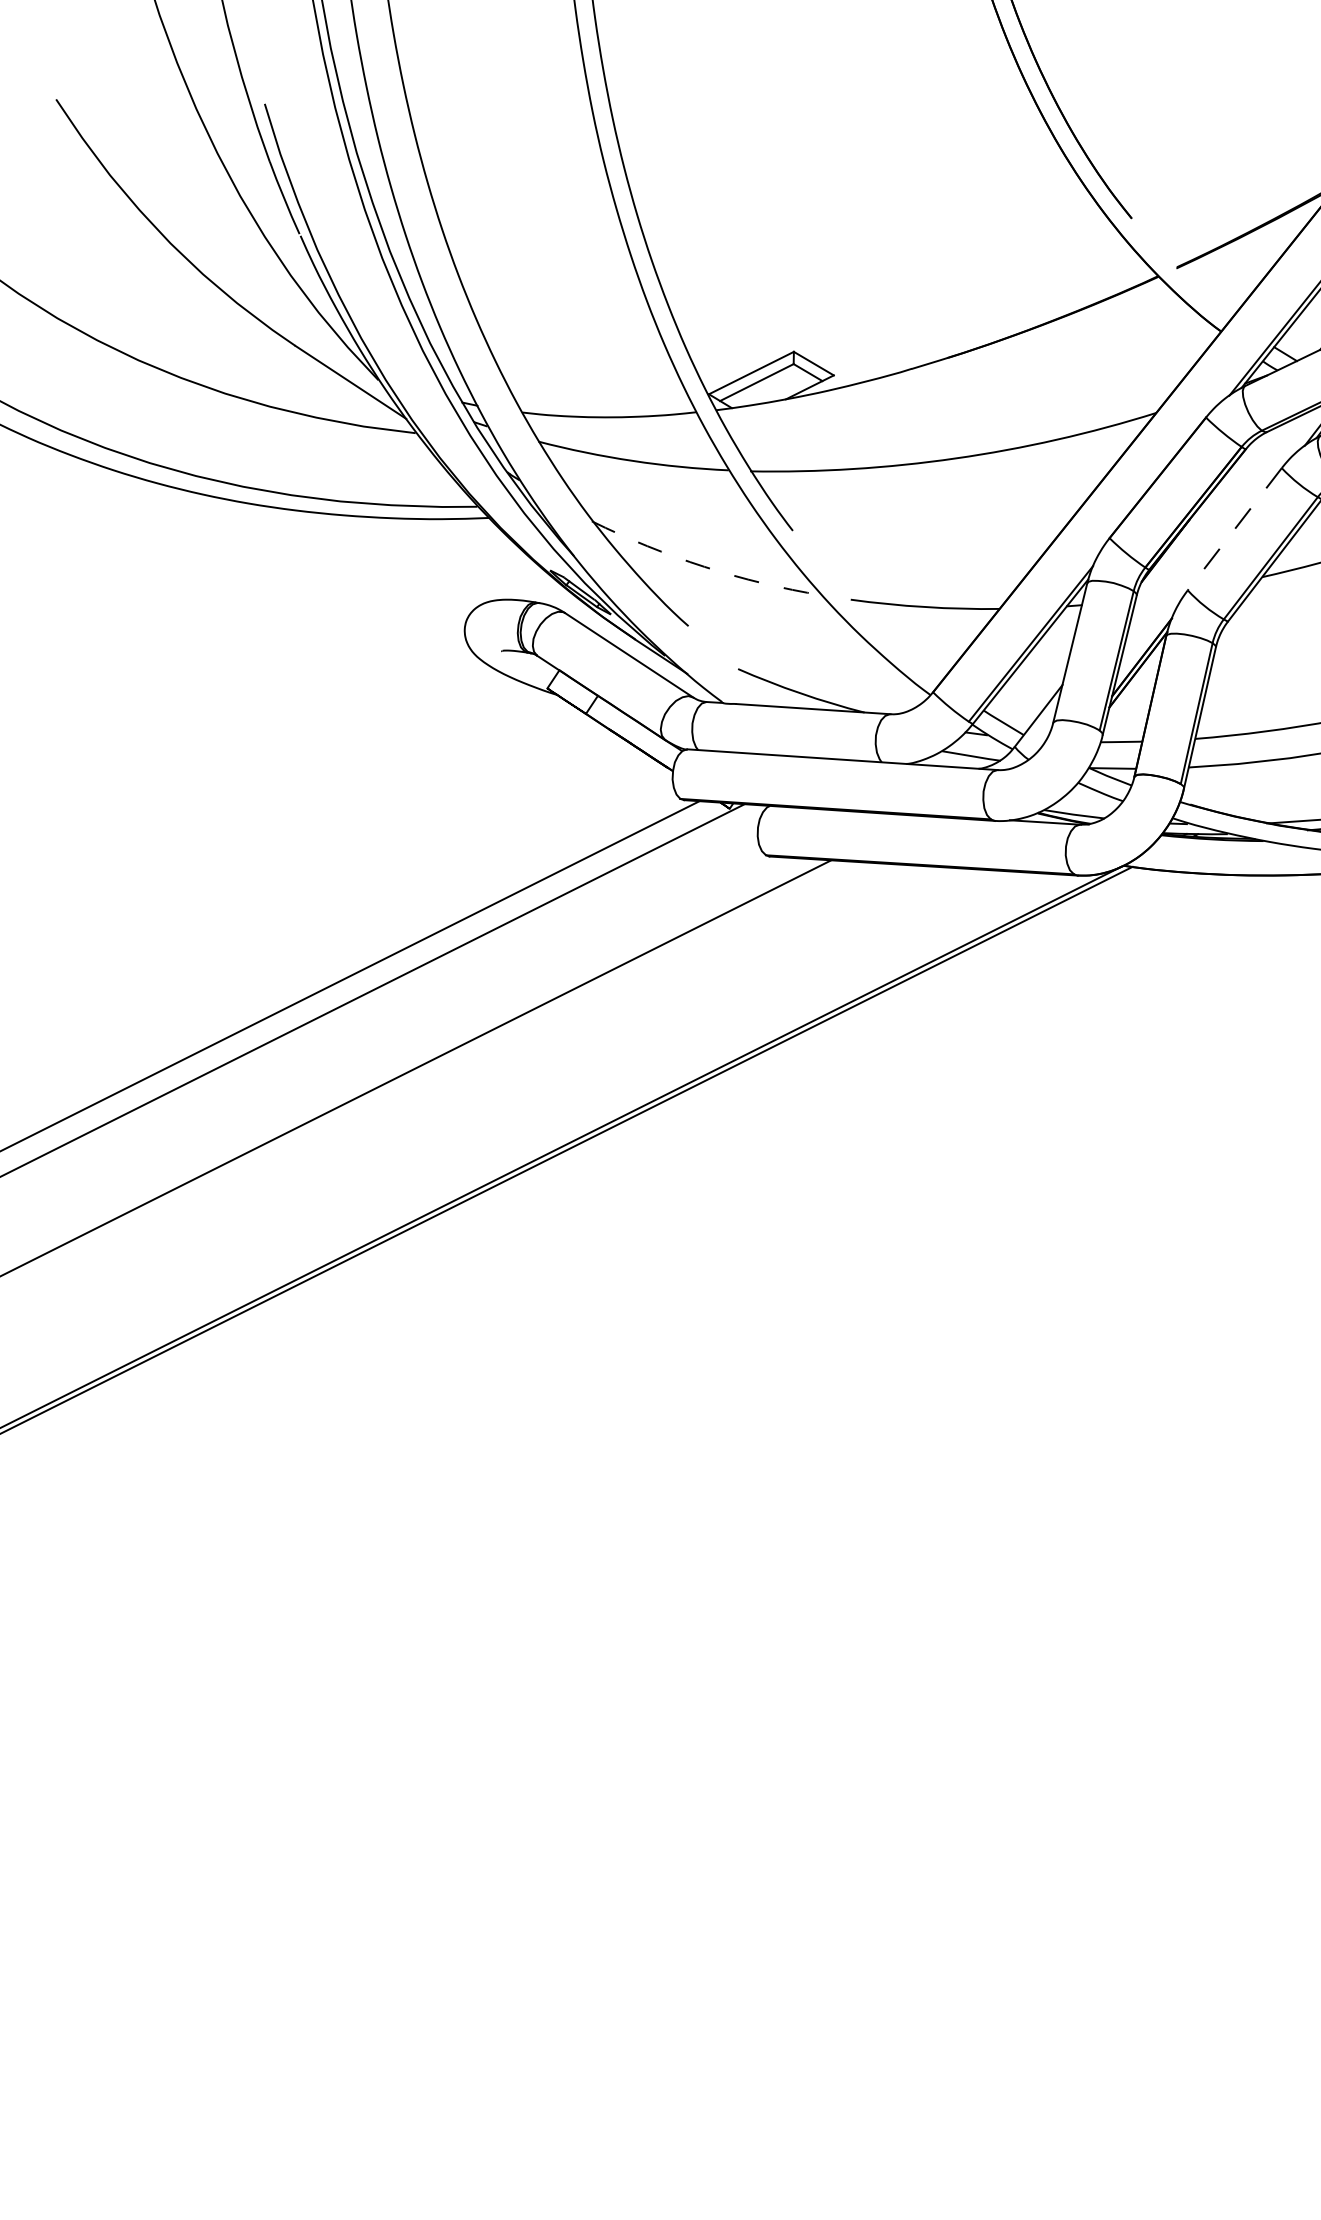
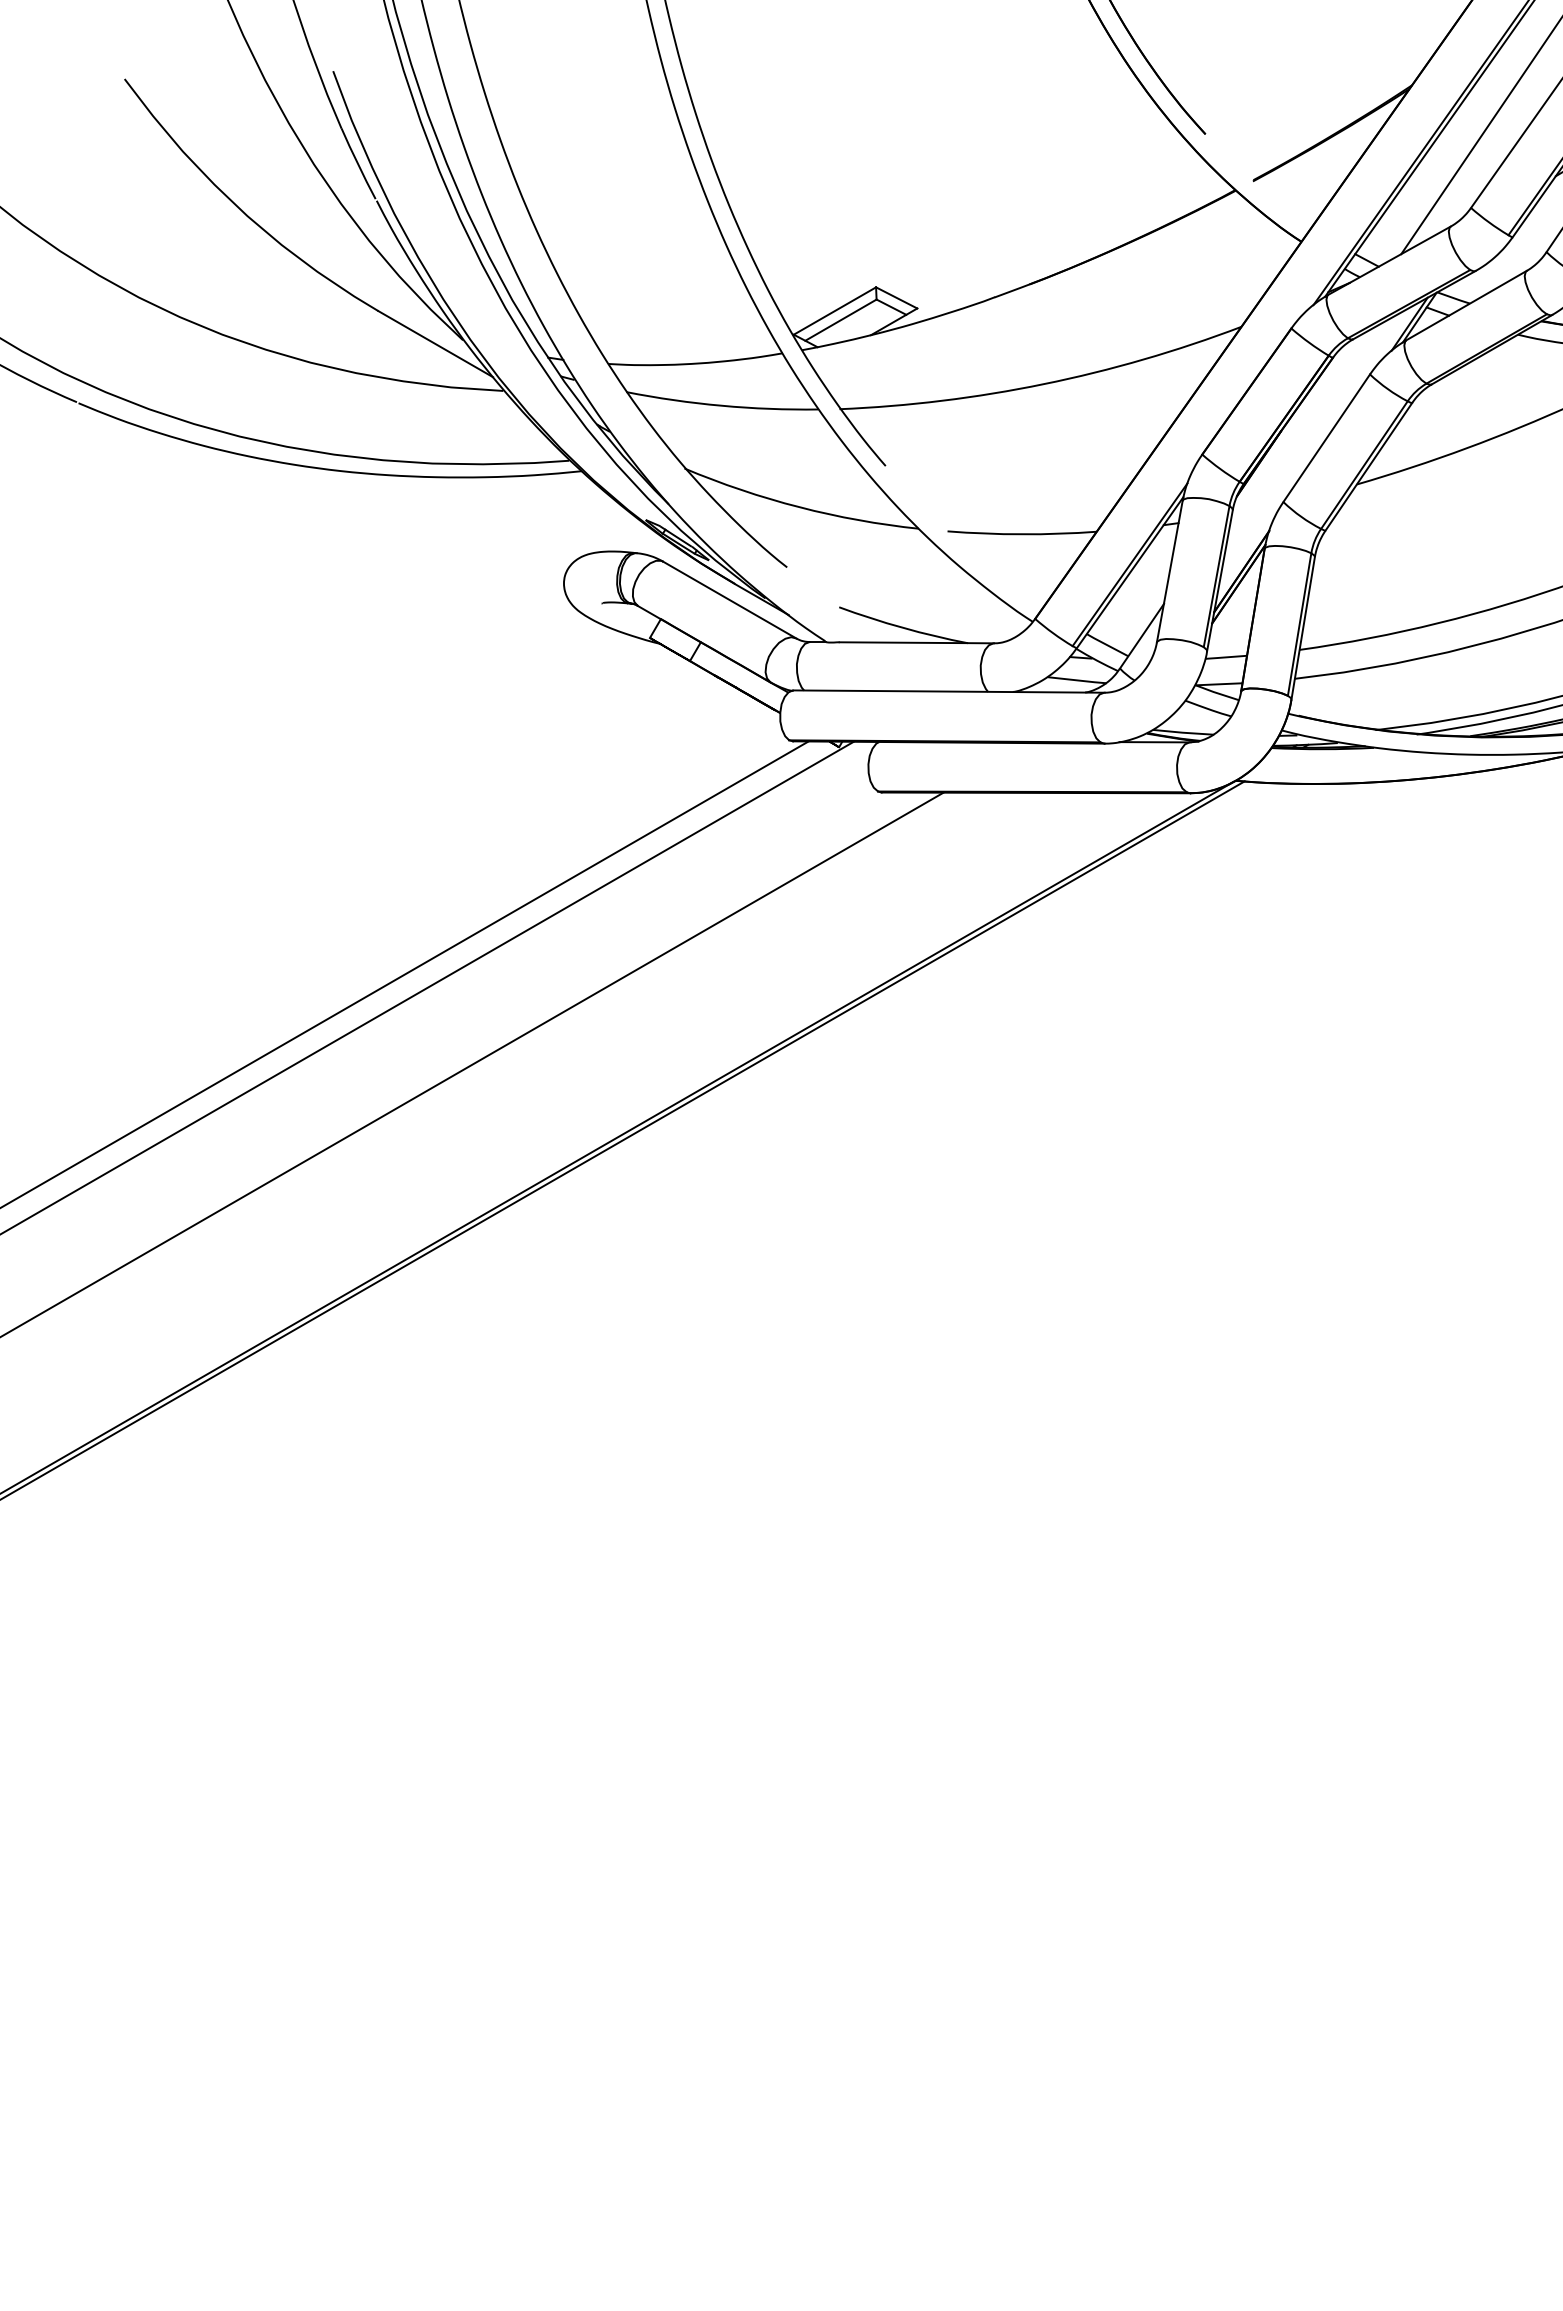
line: (1234, 529) -> (1326, 438), dashed -> solid
arc: (704, 567) -> (799, 507), dashed -> solid

